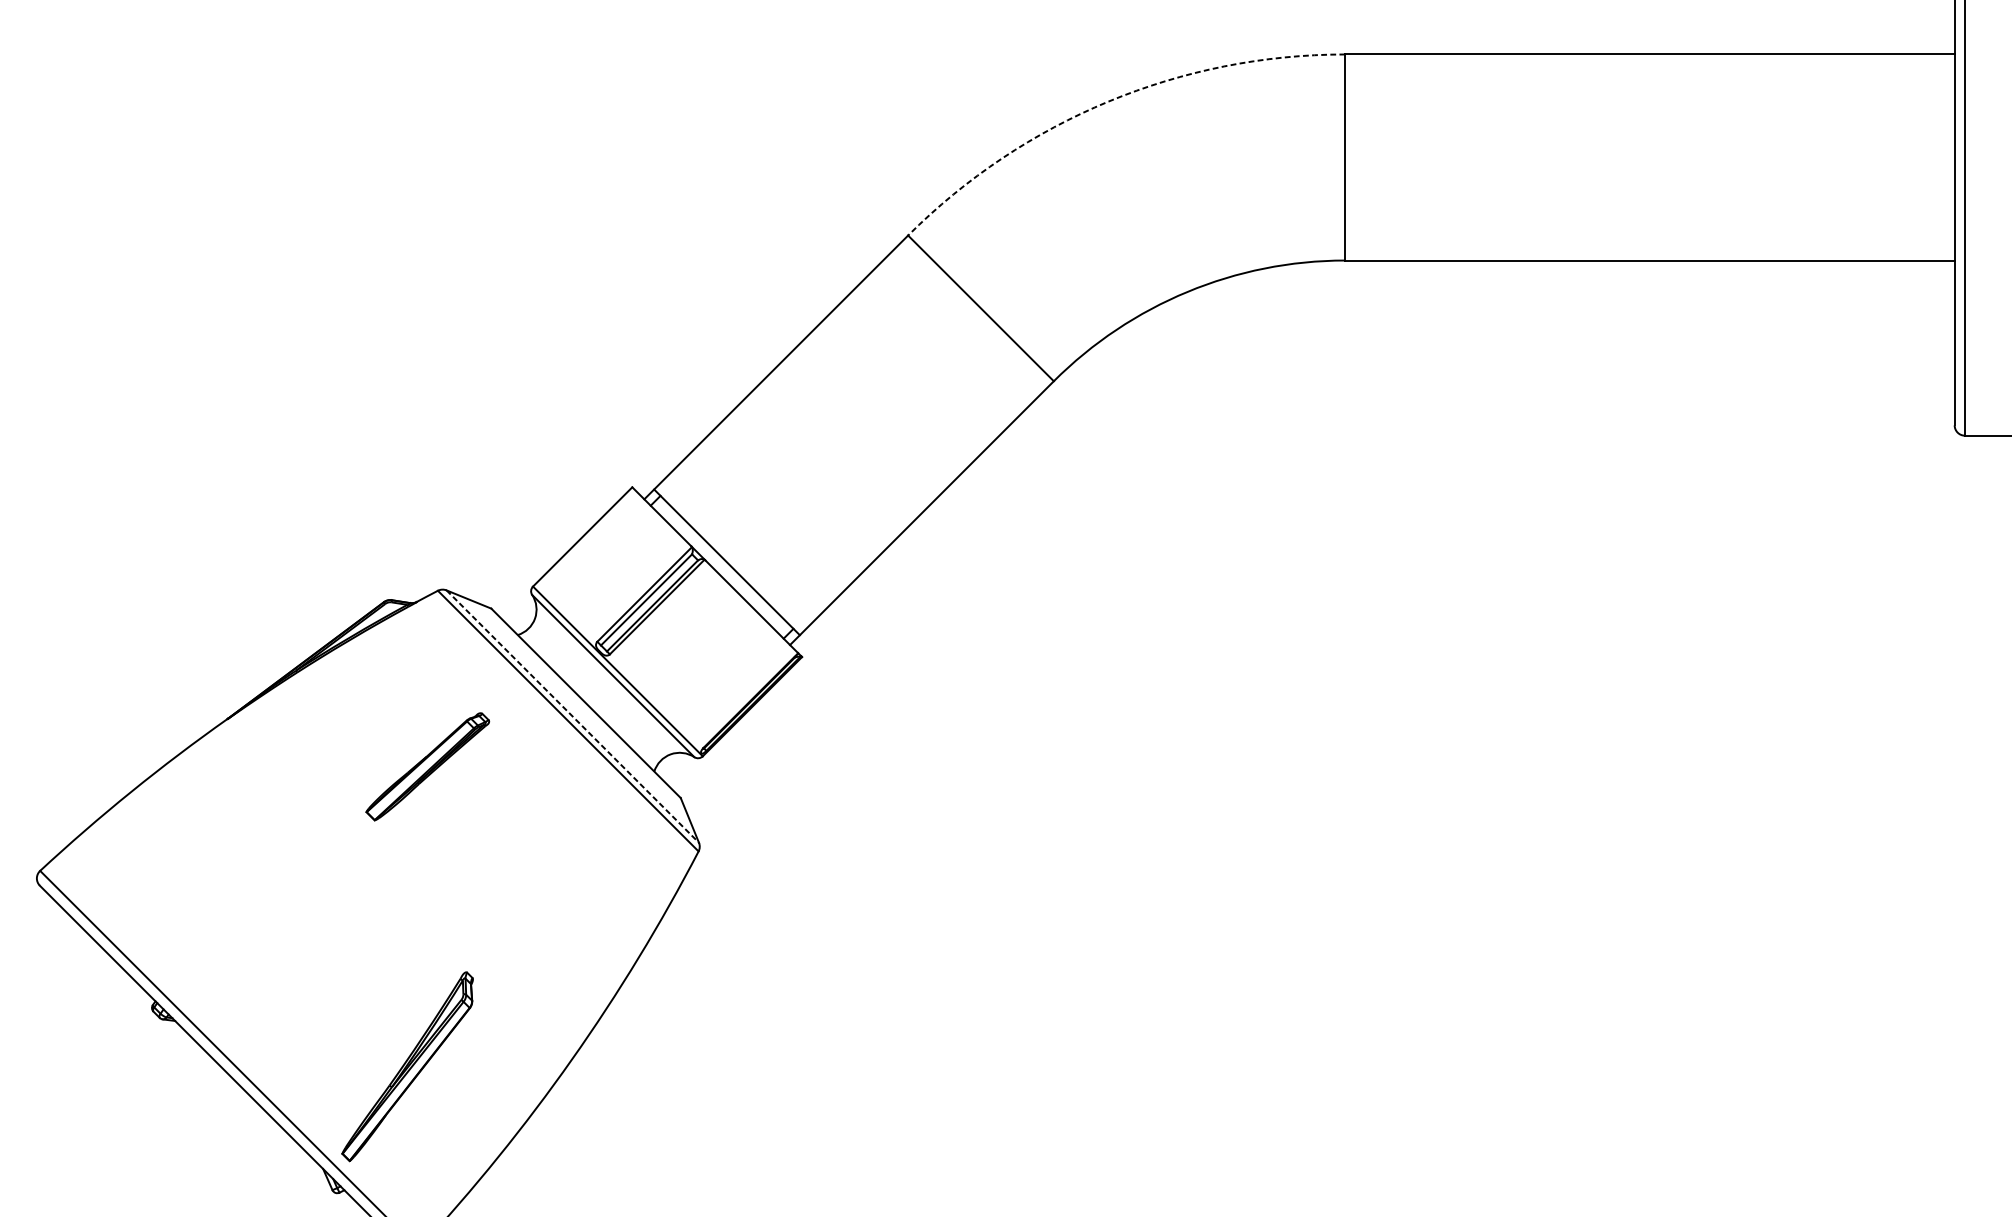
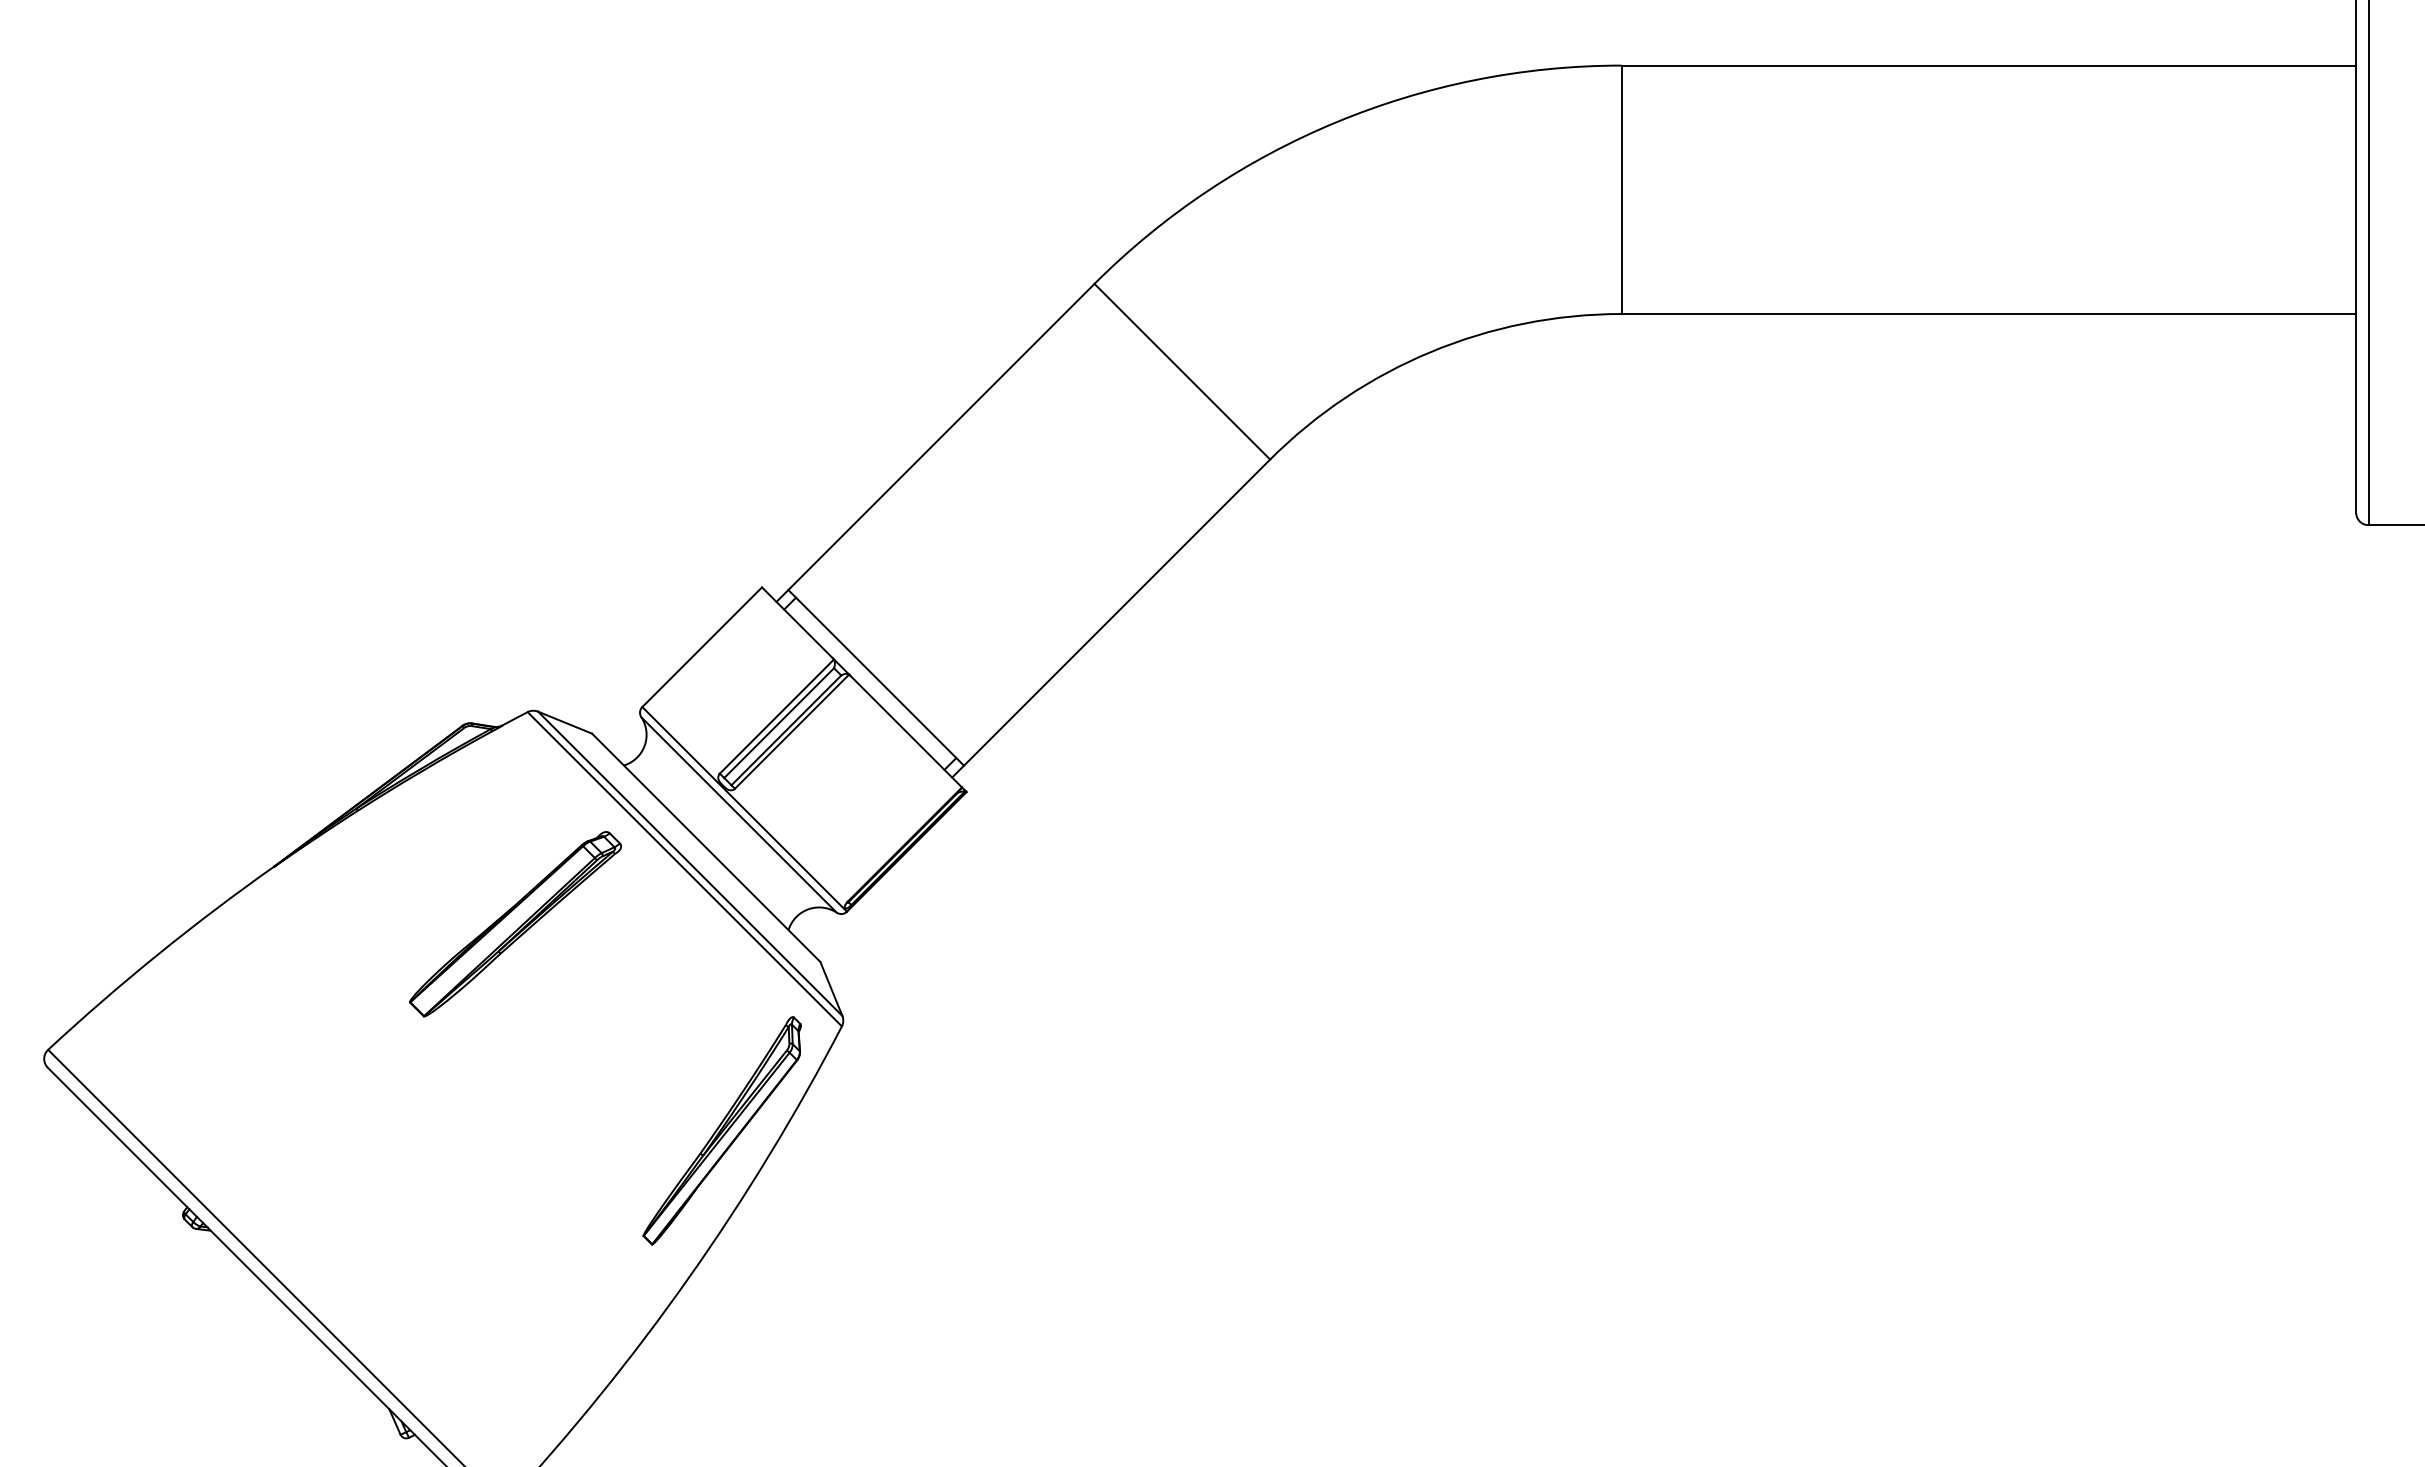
arc: (1108, 101) -> (1336, 122), dashed -> solid
line: (573, 717) -> (690, 864), dashed -> solid
part: (427, 766) -> (515, 924), size x1.43
part: (407, 1066) -> (721, 1130), moved

